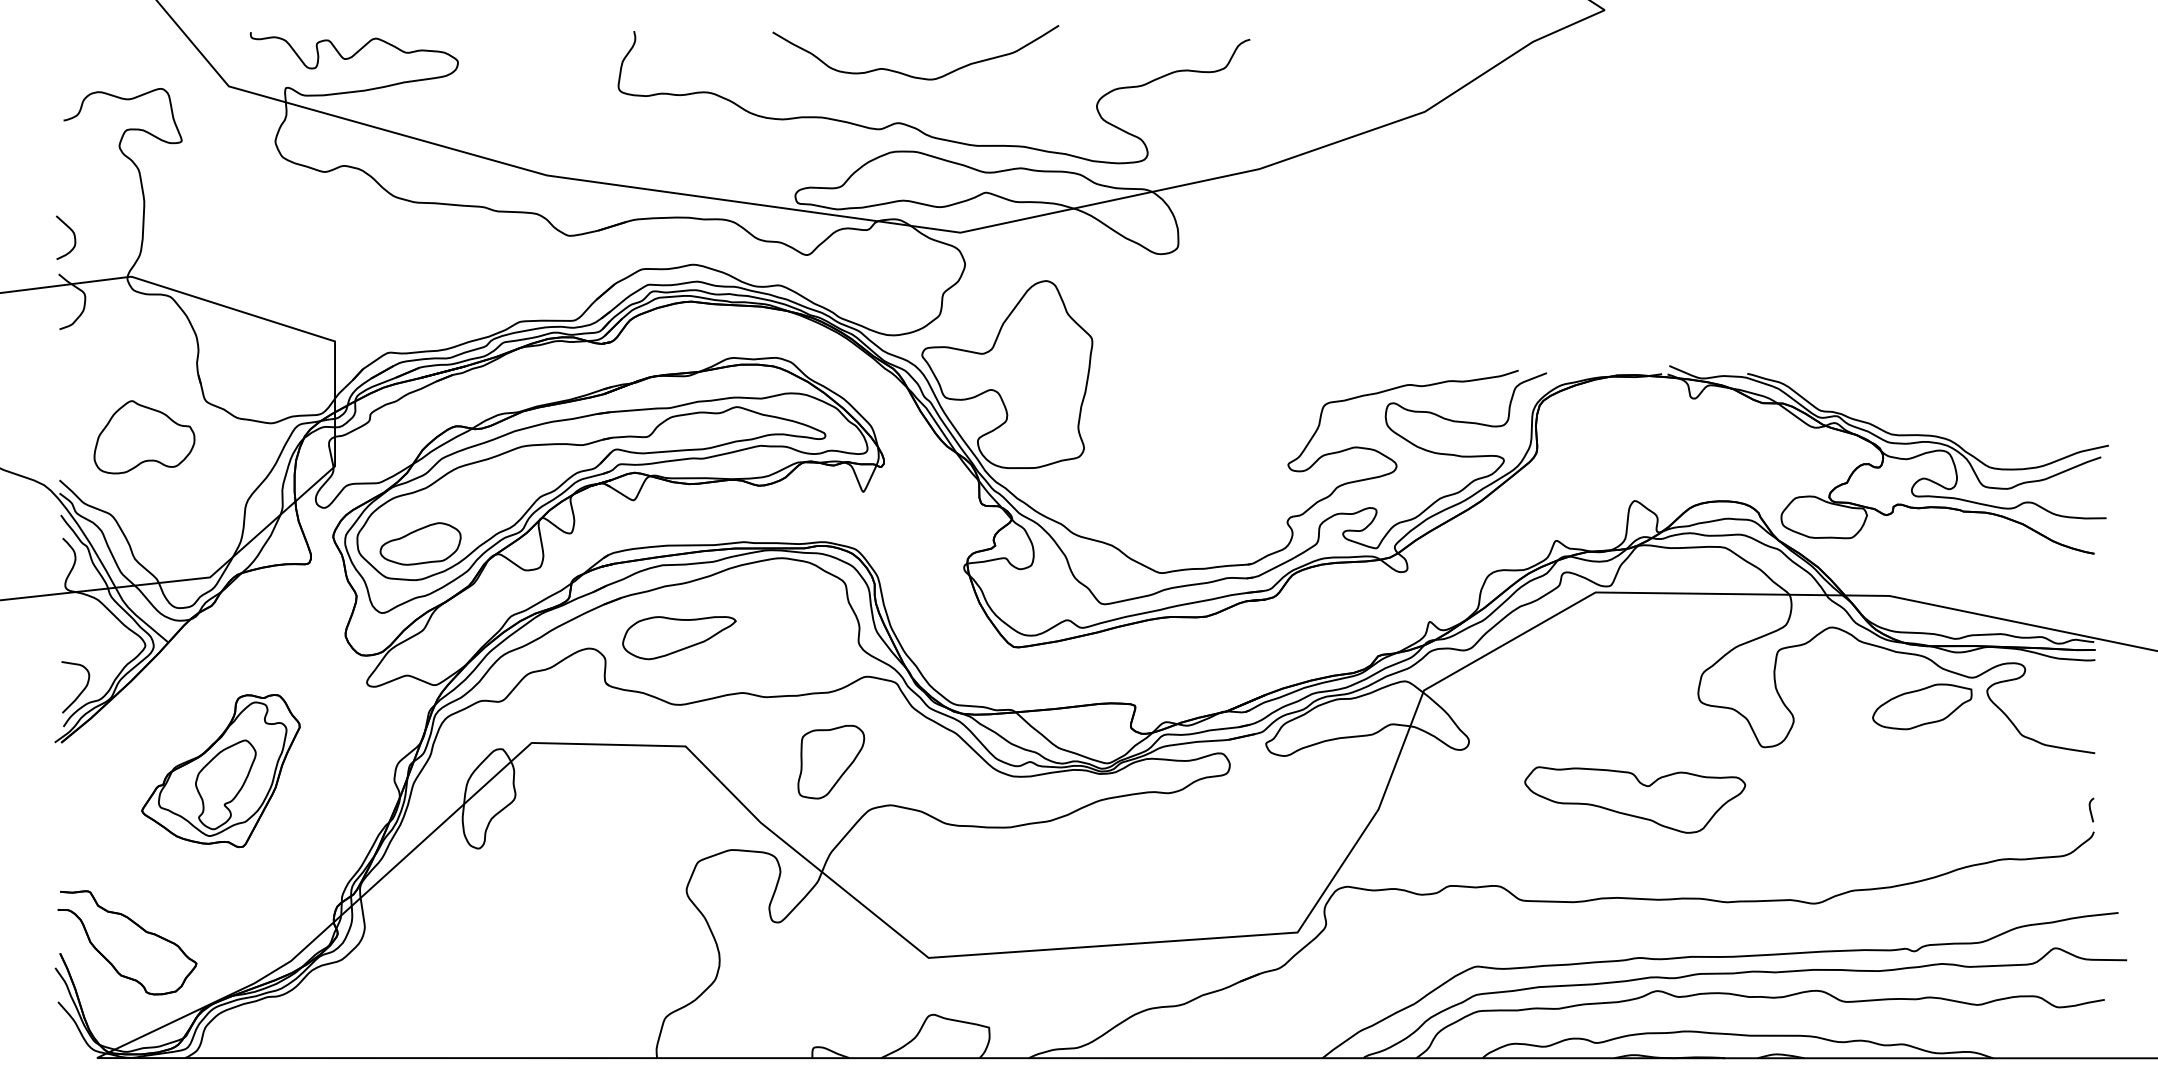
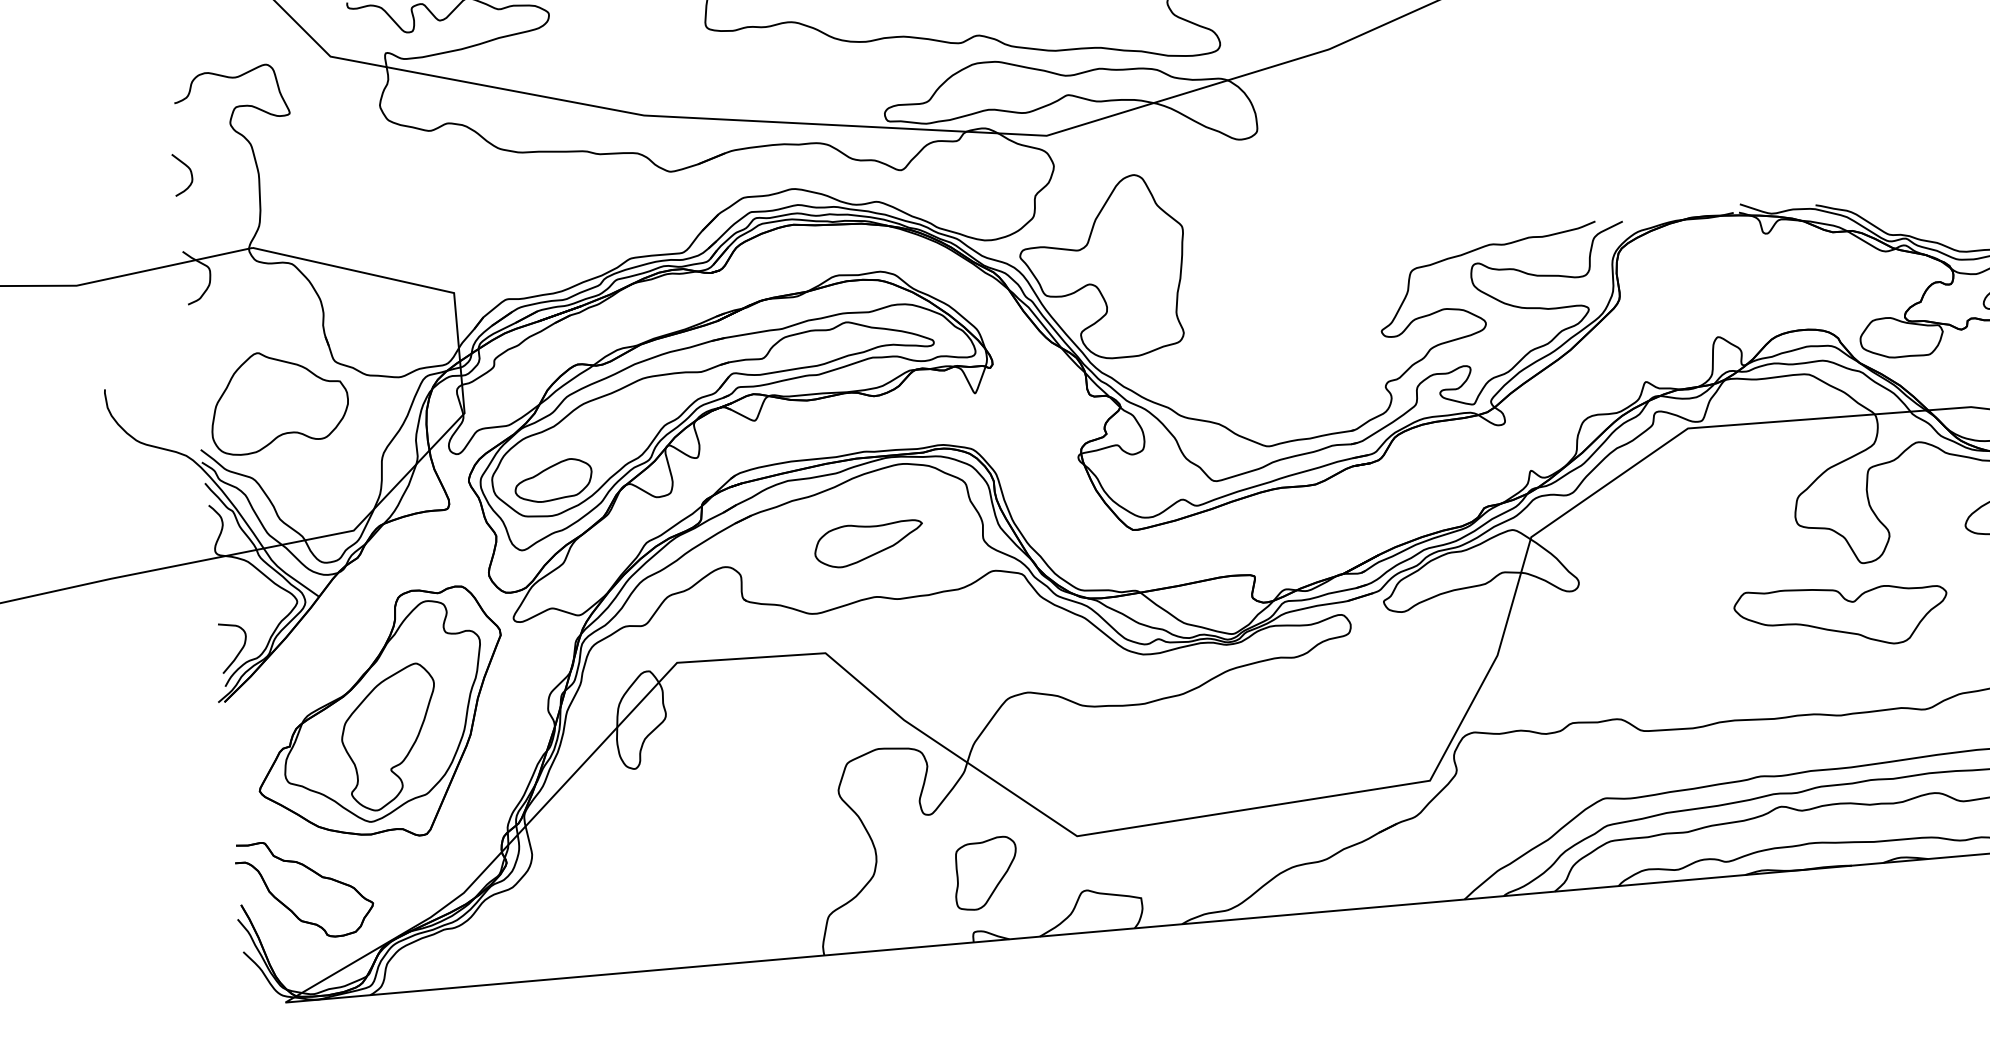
curve: (73, 235) -> (189, 171), moved
part: (144, 436) -> (278, 400), size x1.43
part: (679, 638) -> (869, 544), moved
part: (831, 761) -> (986, 872), moved
part: (220, 770) -> (380, 715), size x1.67
part: (1635, 799) -> (1842, 615), moved

